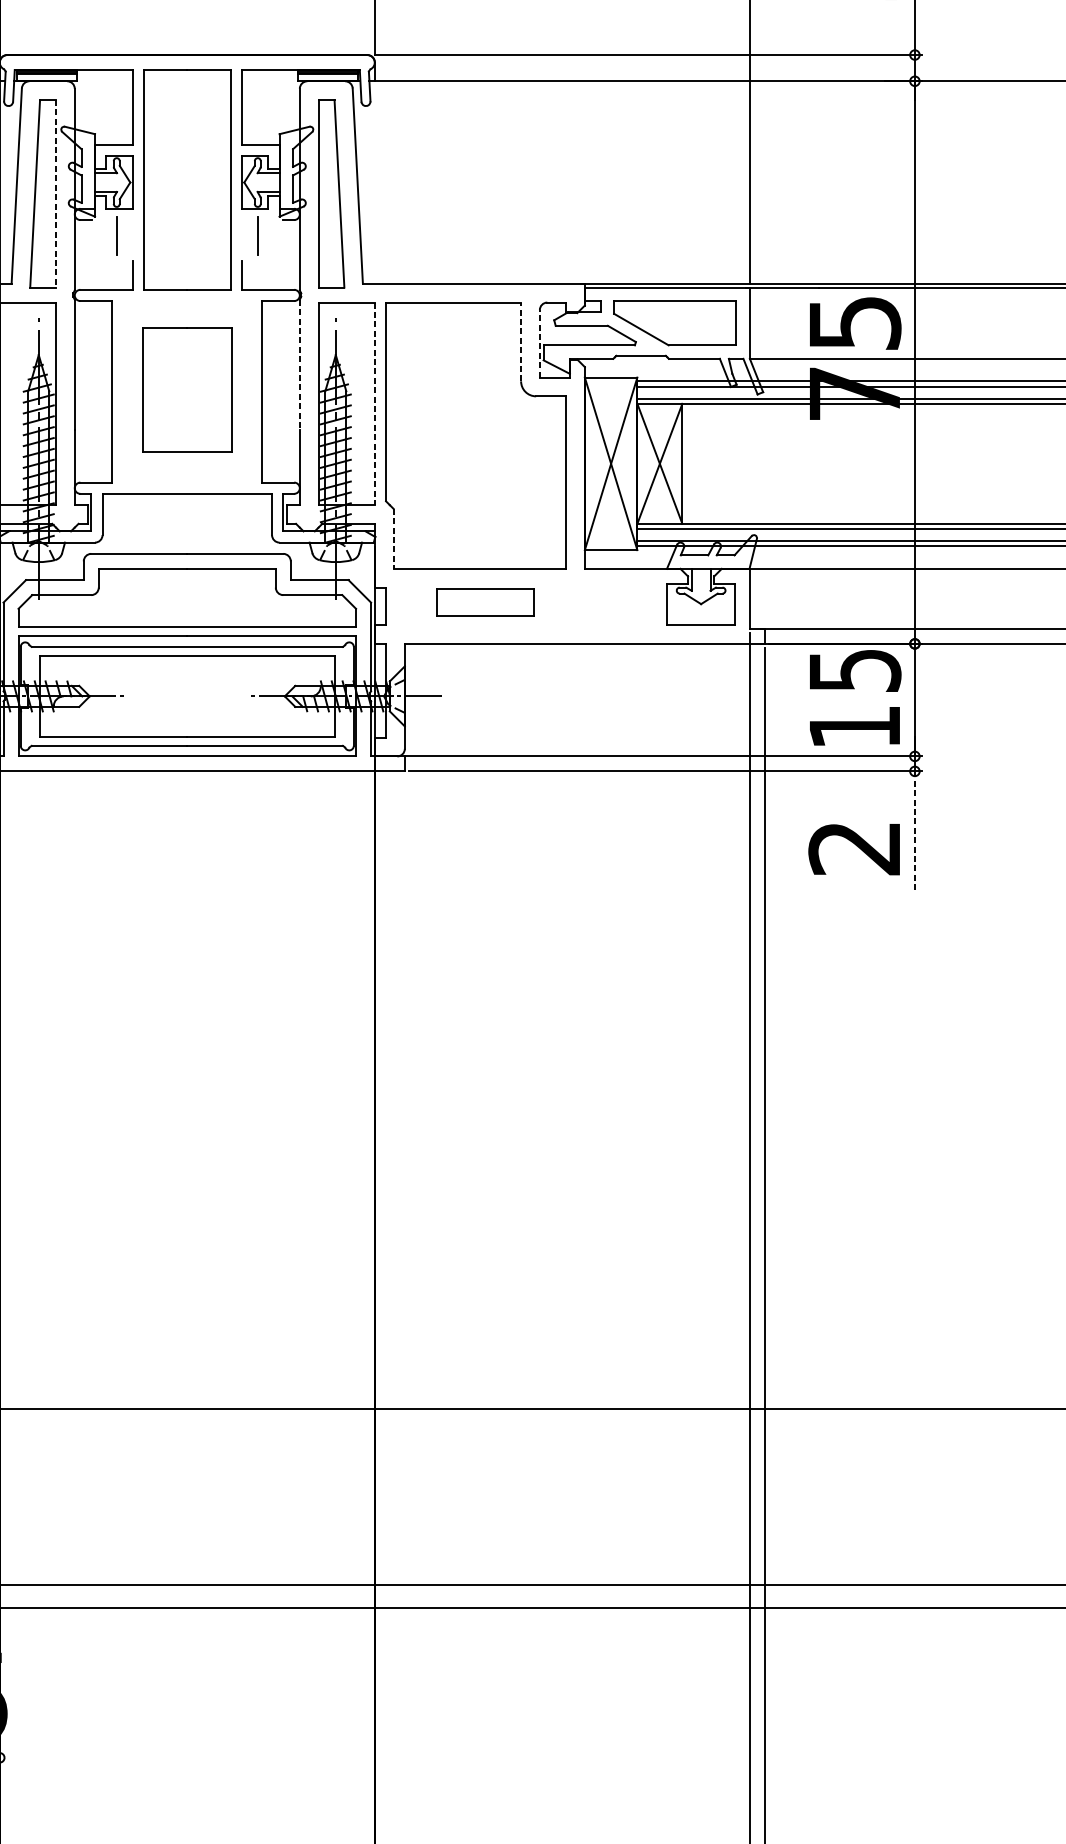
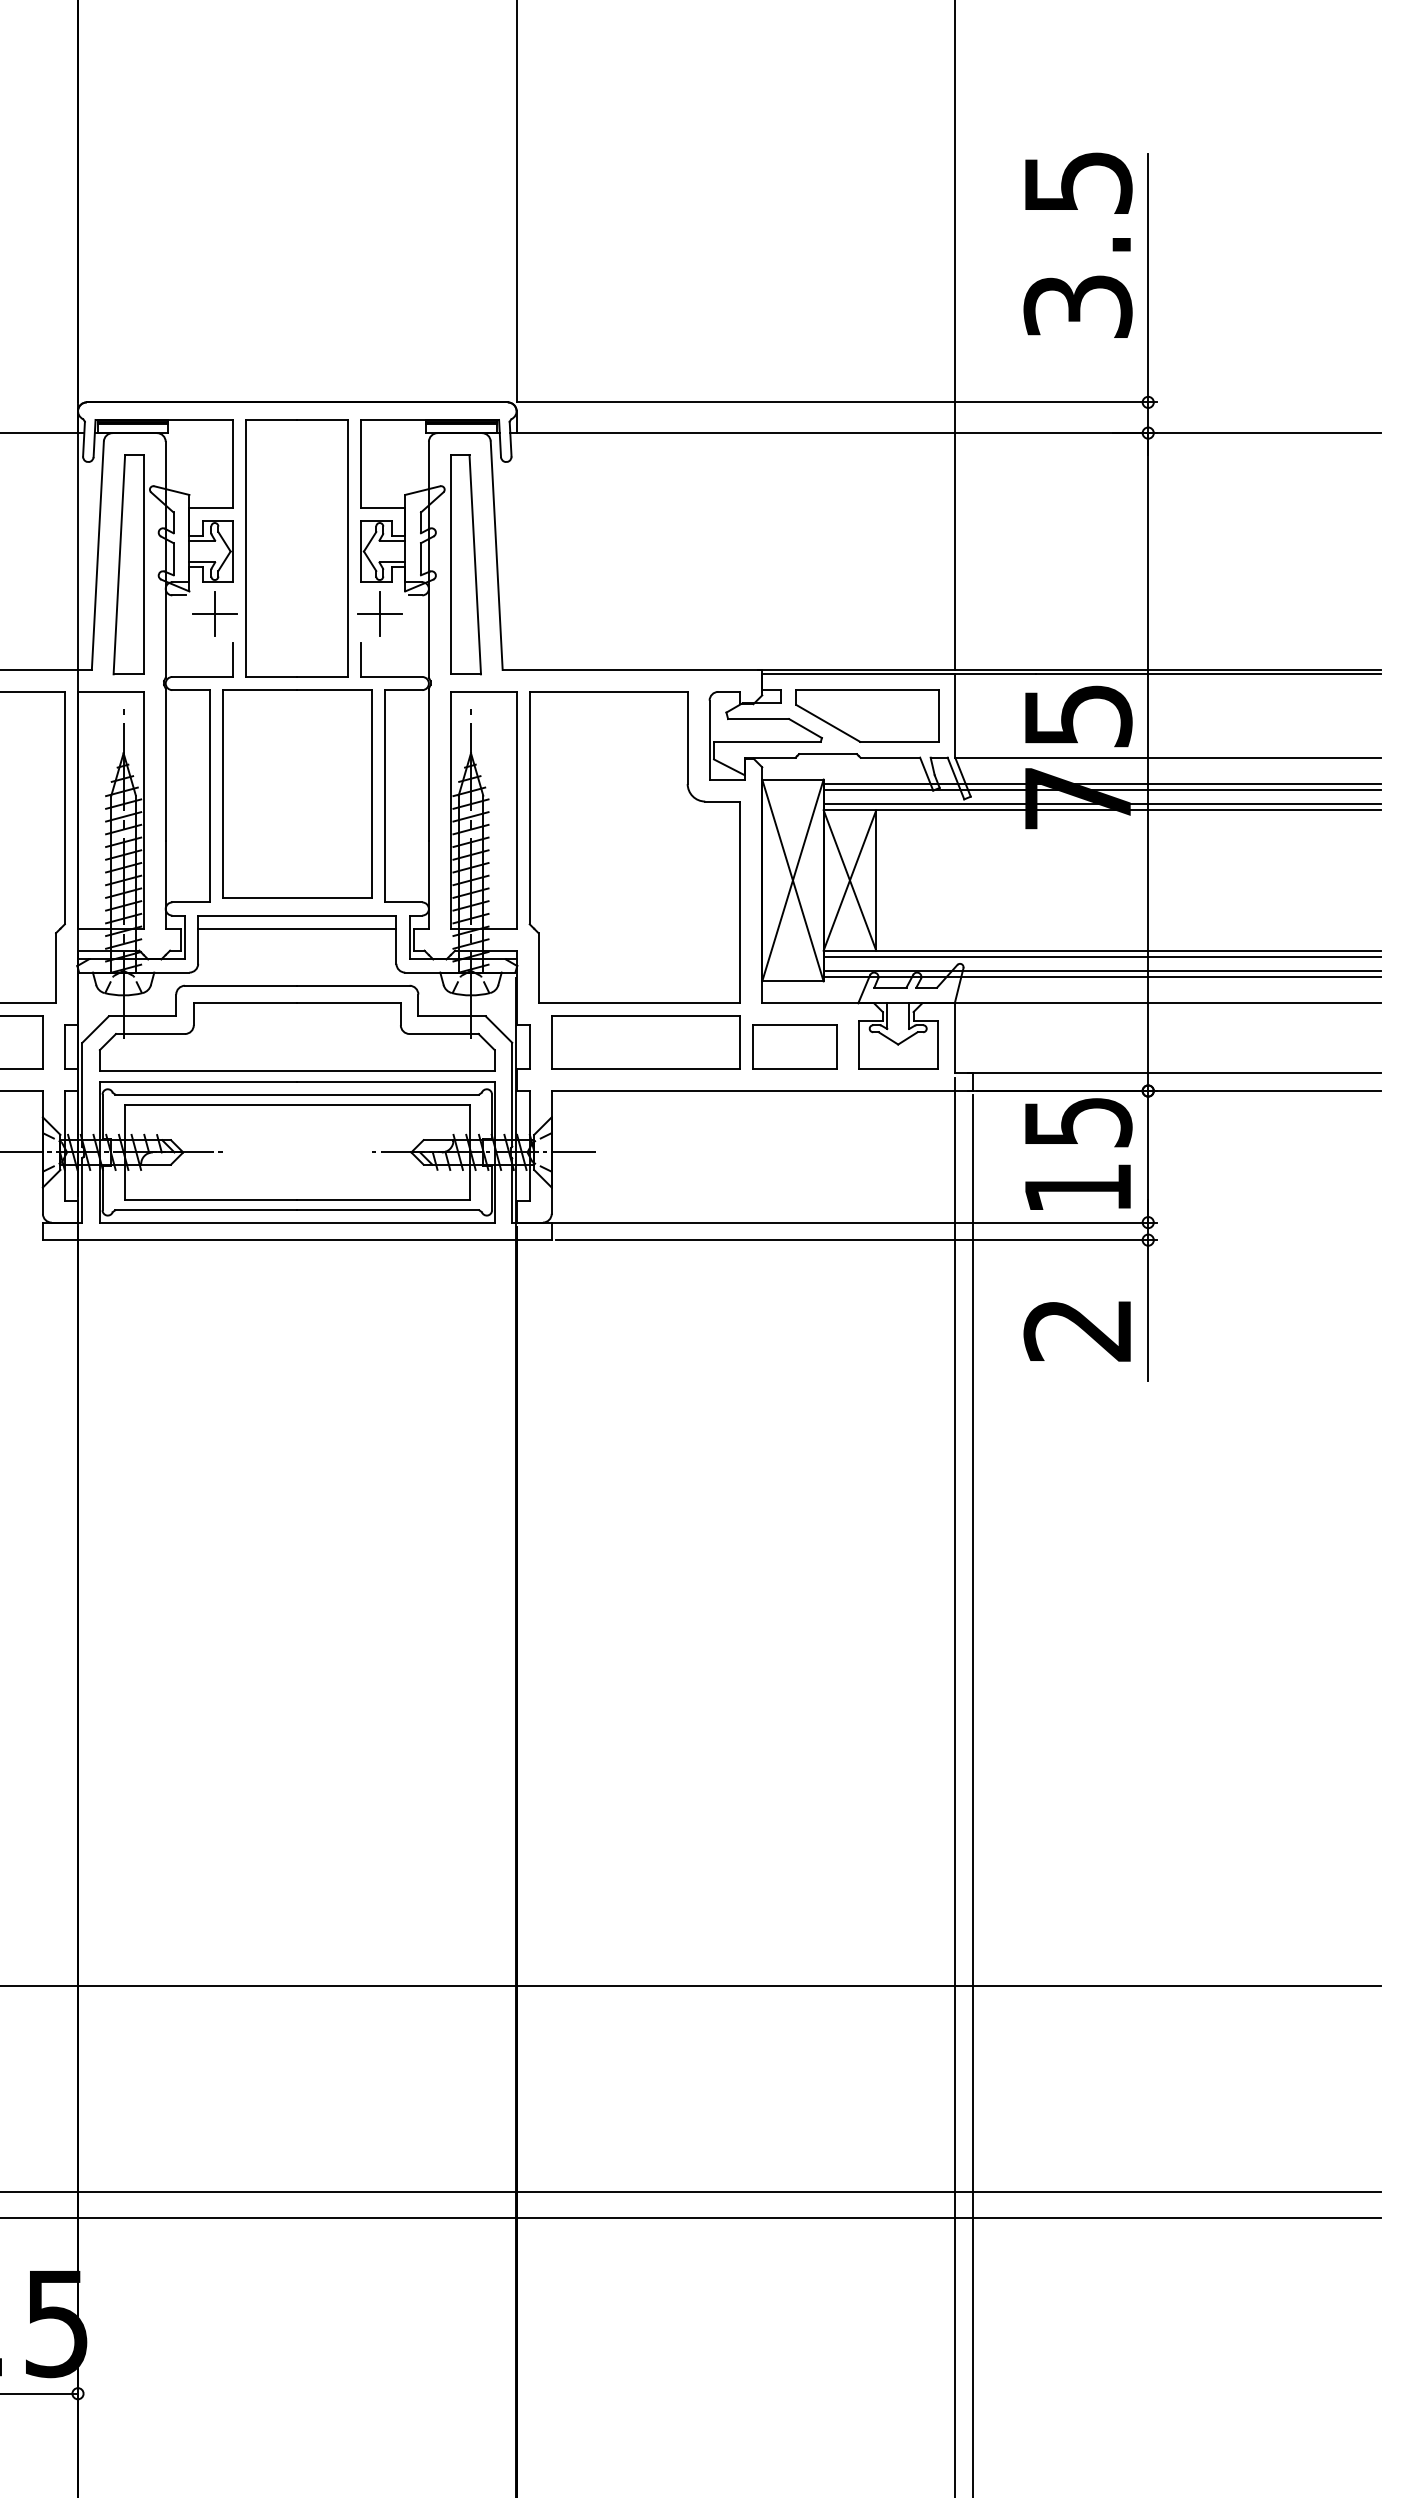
line: (55, 193) -> (143, 564), dashed -> solid
line: (116, 235) -> (214, 613), added
line: (257, 235) -> (379, 613), added
line: (520, 341) -> (687, 737), dashed -> solid
line: (539, 343) -> (709, 739), dashed -> solid
line: (299, 365) -> (428, 765), dashed -> solid
part: (187, 389) -> (297, 793), size x1.43
line: (374, 404) -> (516, 810), dashed -> solid
line: (187, 504) -> (297, 928), added
line: (393, 539) -> (538, 968), dashed -> solid
part: (485, 602) -> (645, 1042), size x1.67
part: (612, 605) -> (794, 1046), added
line: (915, 832) -> (1148, 1311), dashed -> solid

